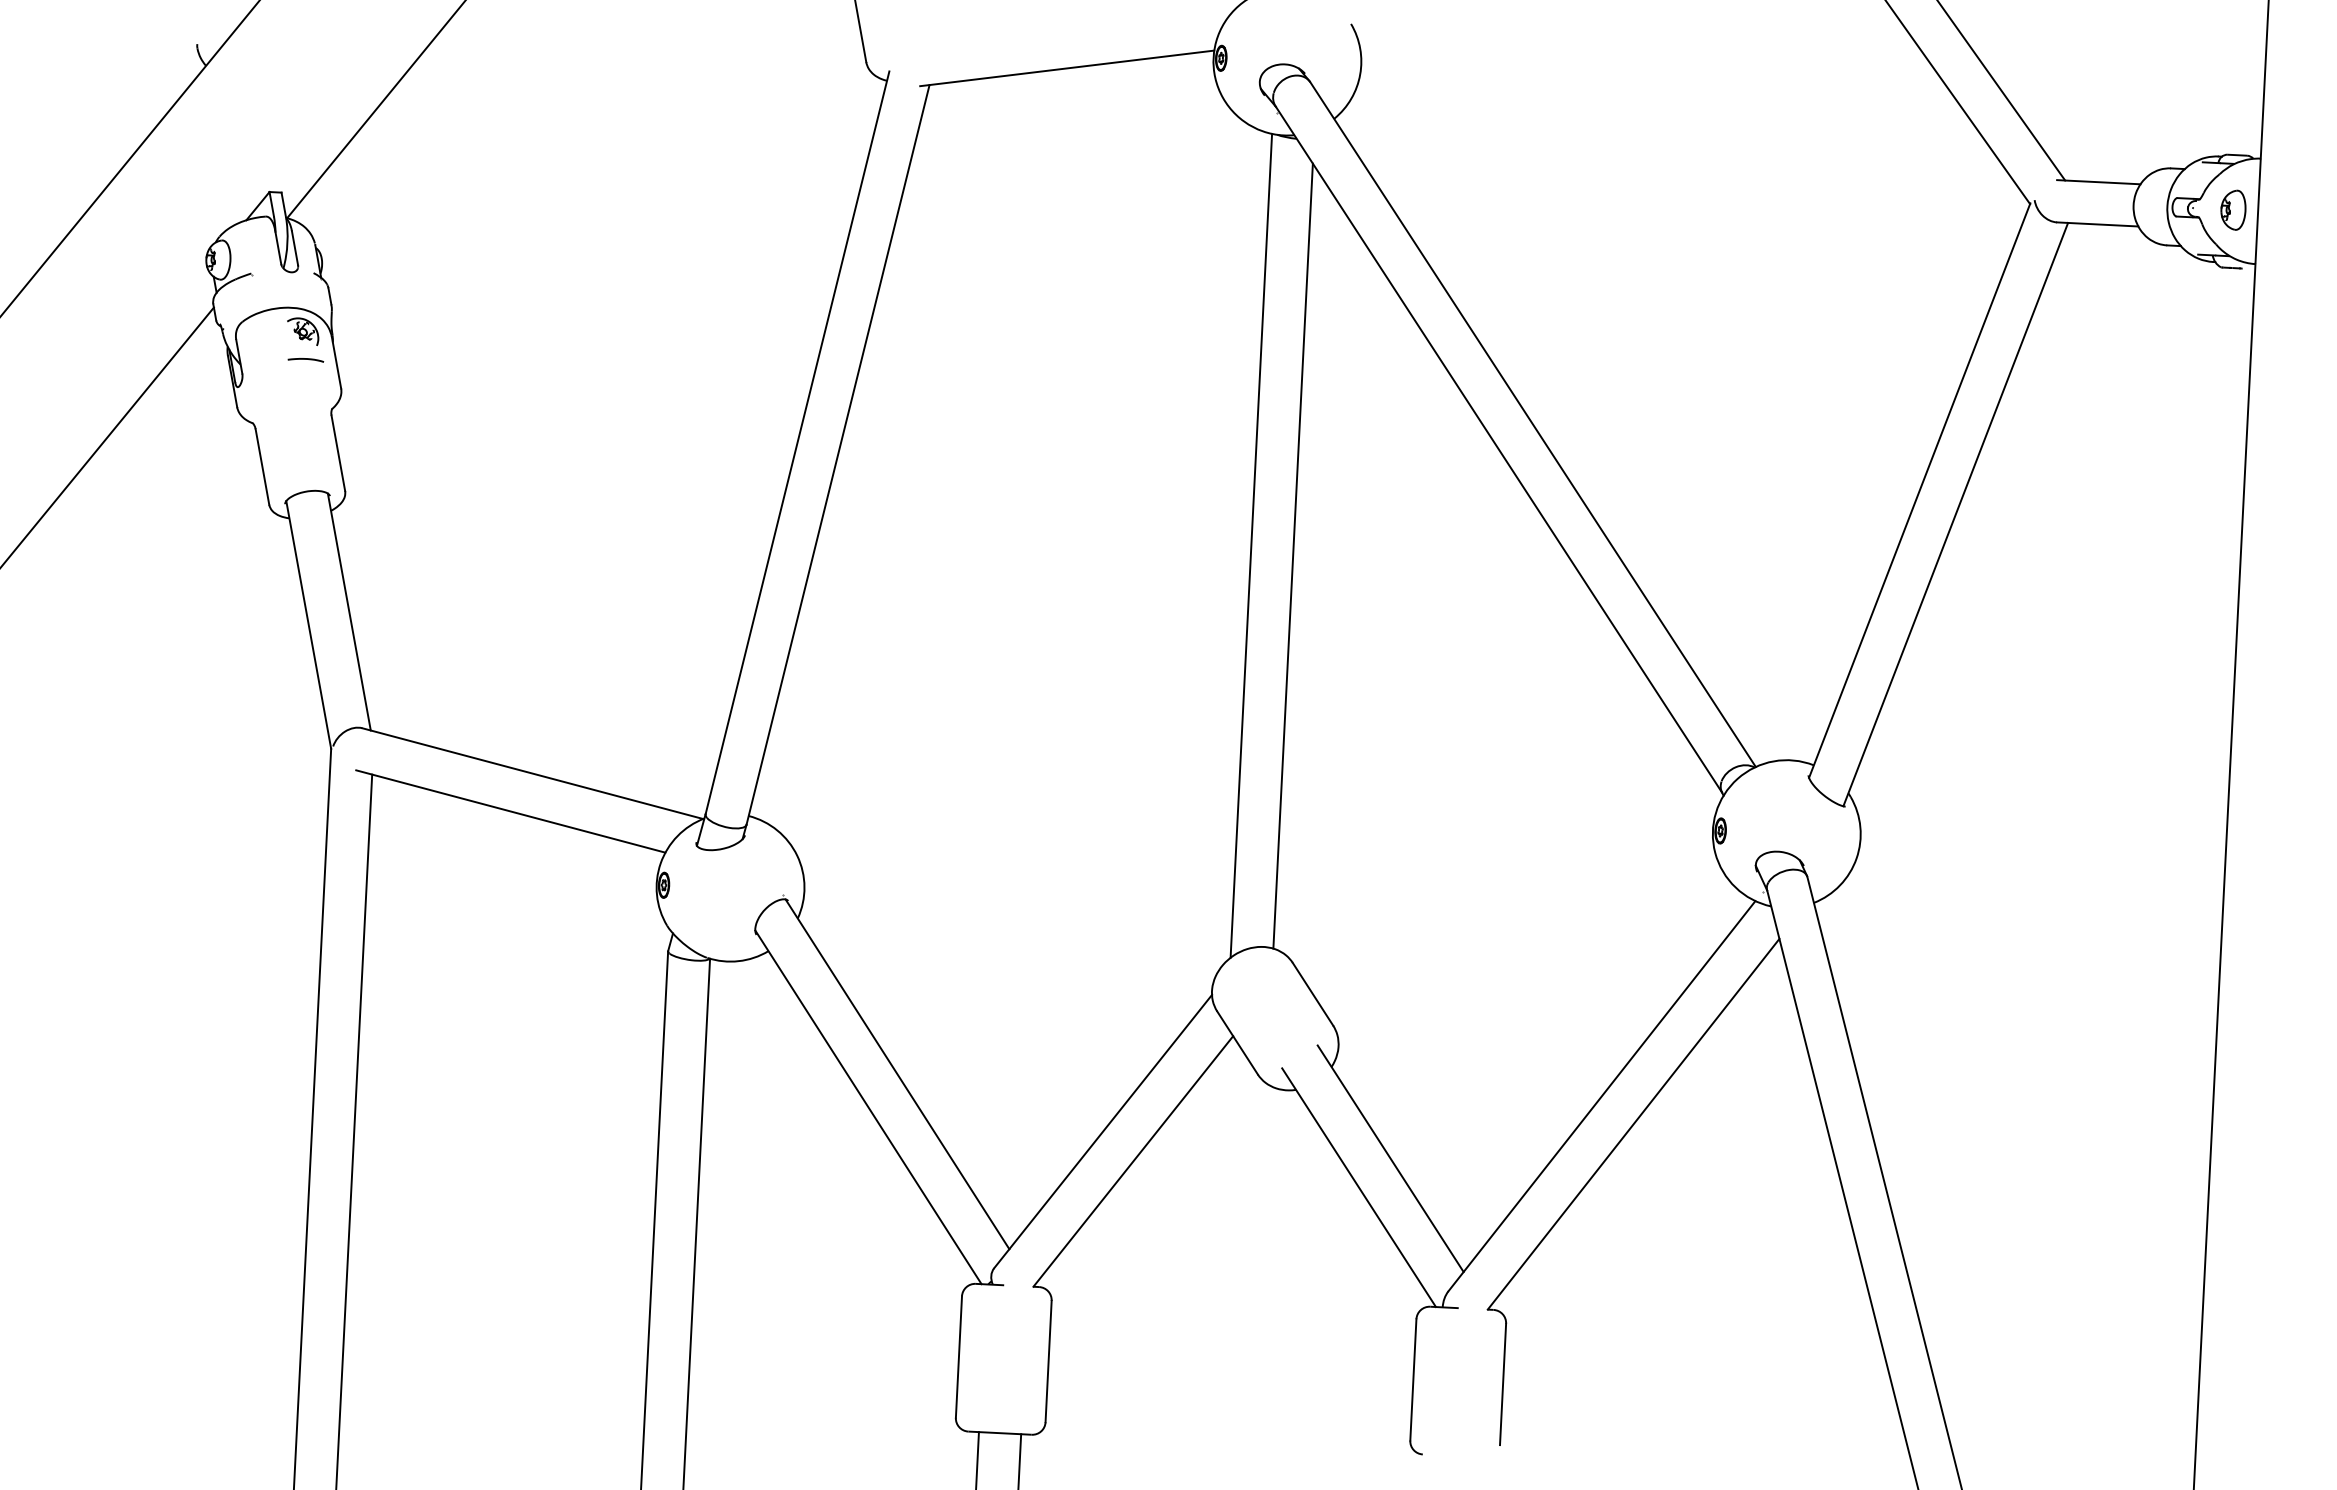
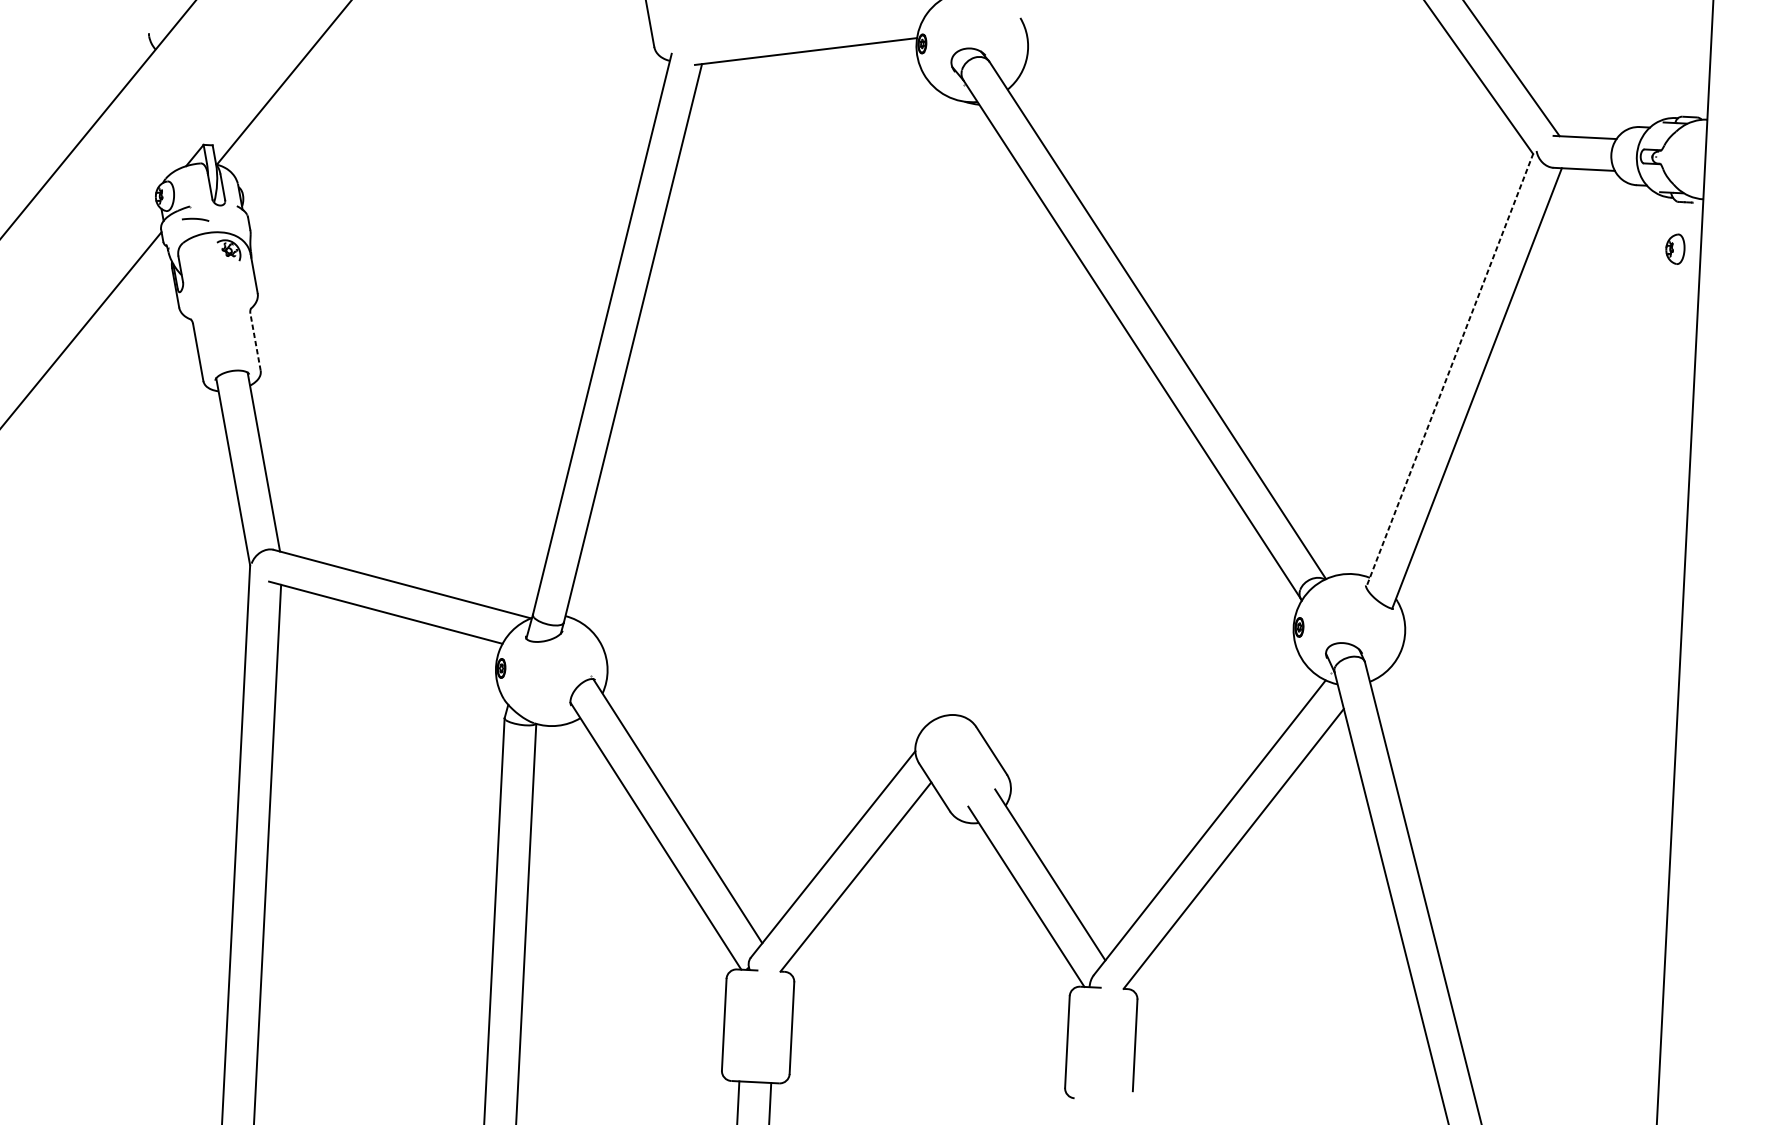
part: (2233, 209) -> (1675, 248), moved
curve: (305, 359) -> (195, 219), moved
line: (338, 452) -> (255, 341), solid -> dashed
line: (1919, 490) -> (1449, 370), solid -> dashed
line: (1251, 545) -> (945, 411), removed
line: (1292, 555) -> (976, 419), removed

